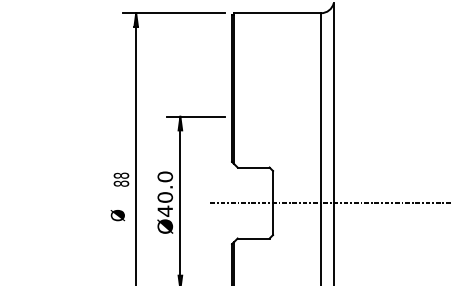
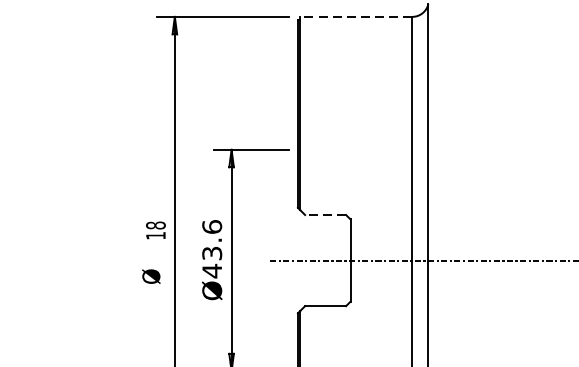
line: (277, 13) -> (356, 17), solid -> dashed
line: (253, 167) -> (325, 214), solid -> dashed
text: (121, 183) -> (155, 235), 88 -> 18
text: (164, 186) -> (211, 239), Ø40.0 -> Ø43.6

